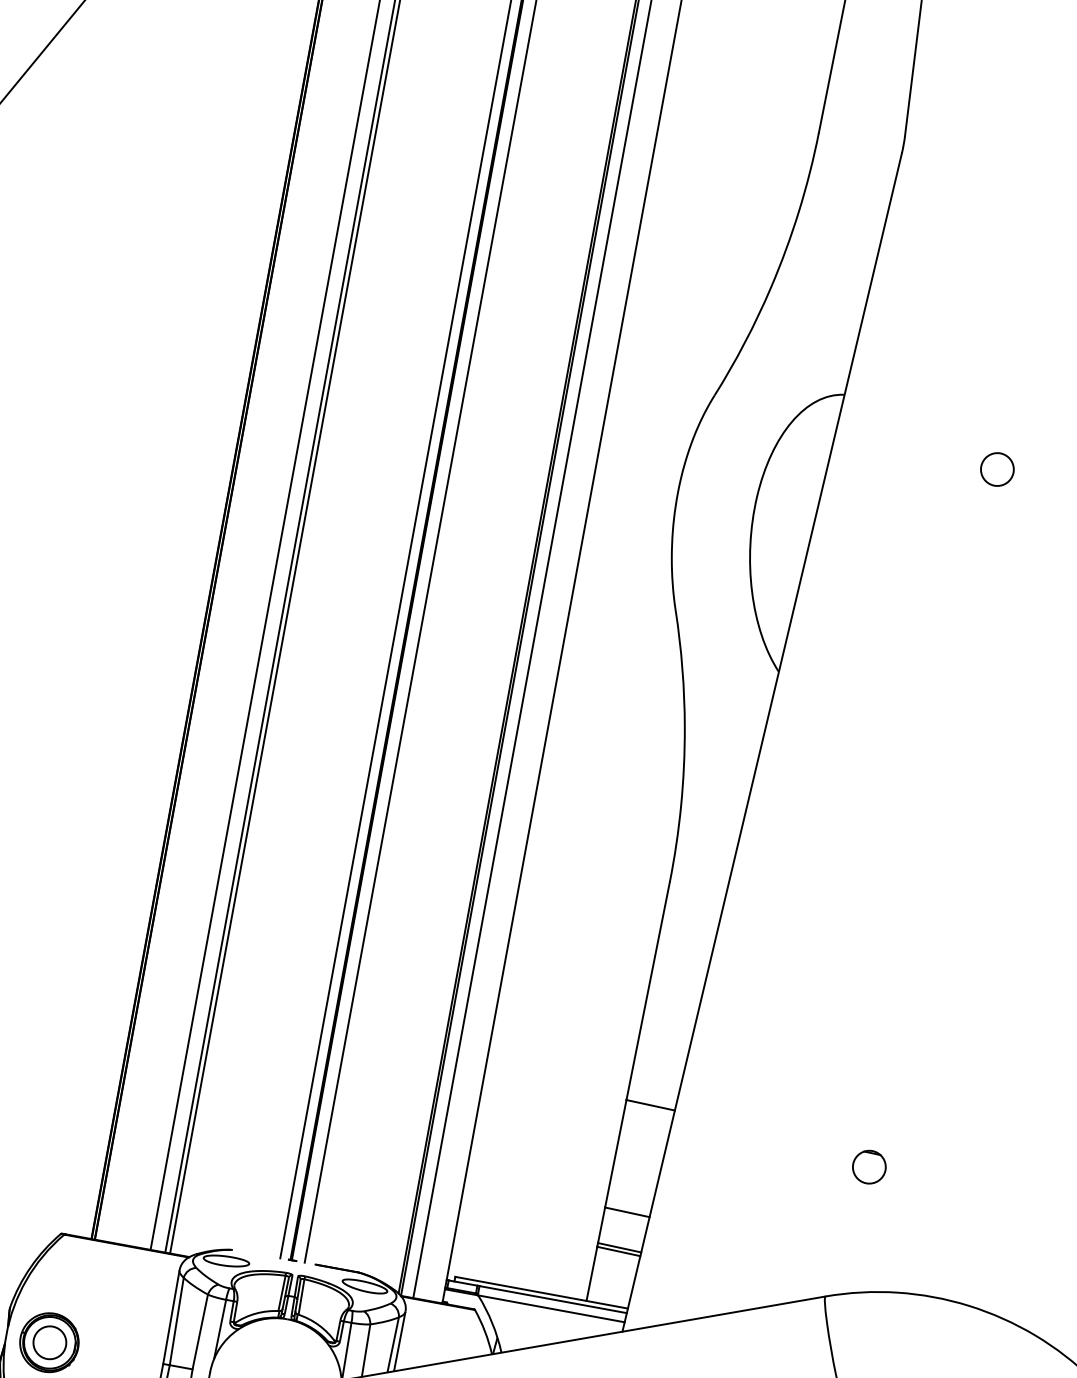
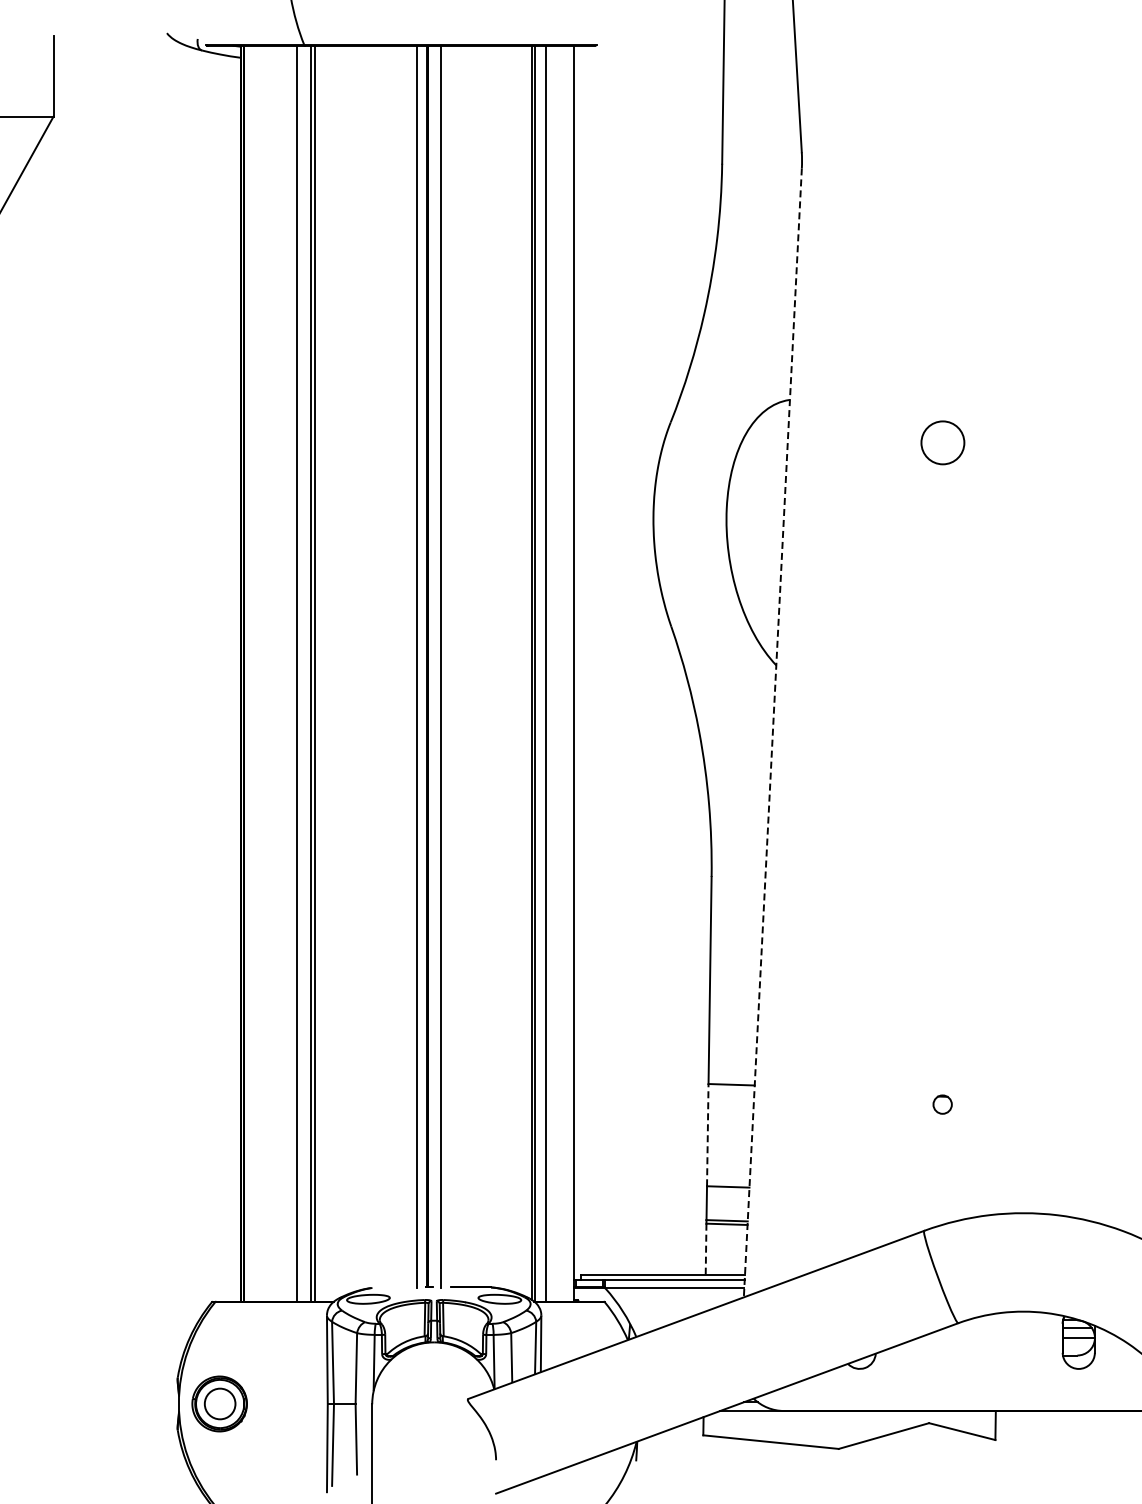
circle: (997, 469) -> (942, 442), size x1.4
line: (761, 743) -> (772, 733), solid -> dashed
line: (615, 1153) -> (707, 1134), solid -> dashed
part: (869, 1166) -> (942, 1104), size x0.6
line: (592, 1274) -> (706, 1249), solid -> dashed

